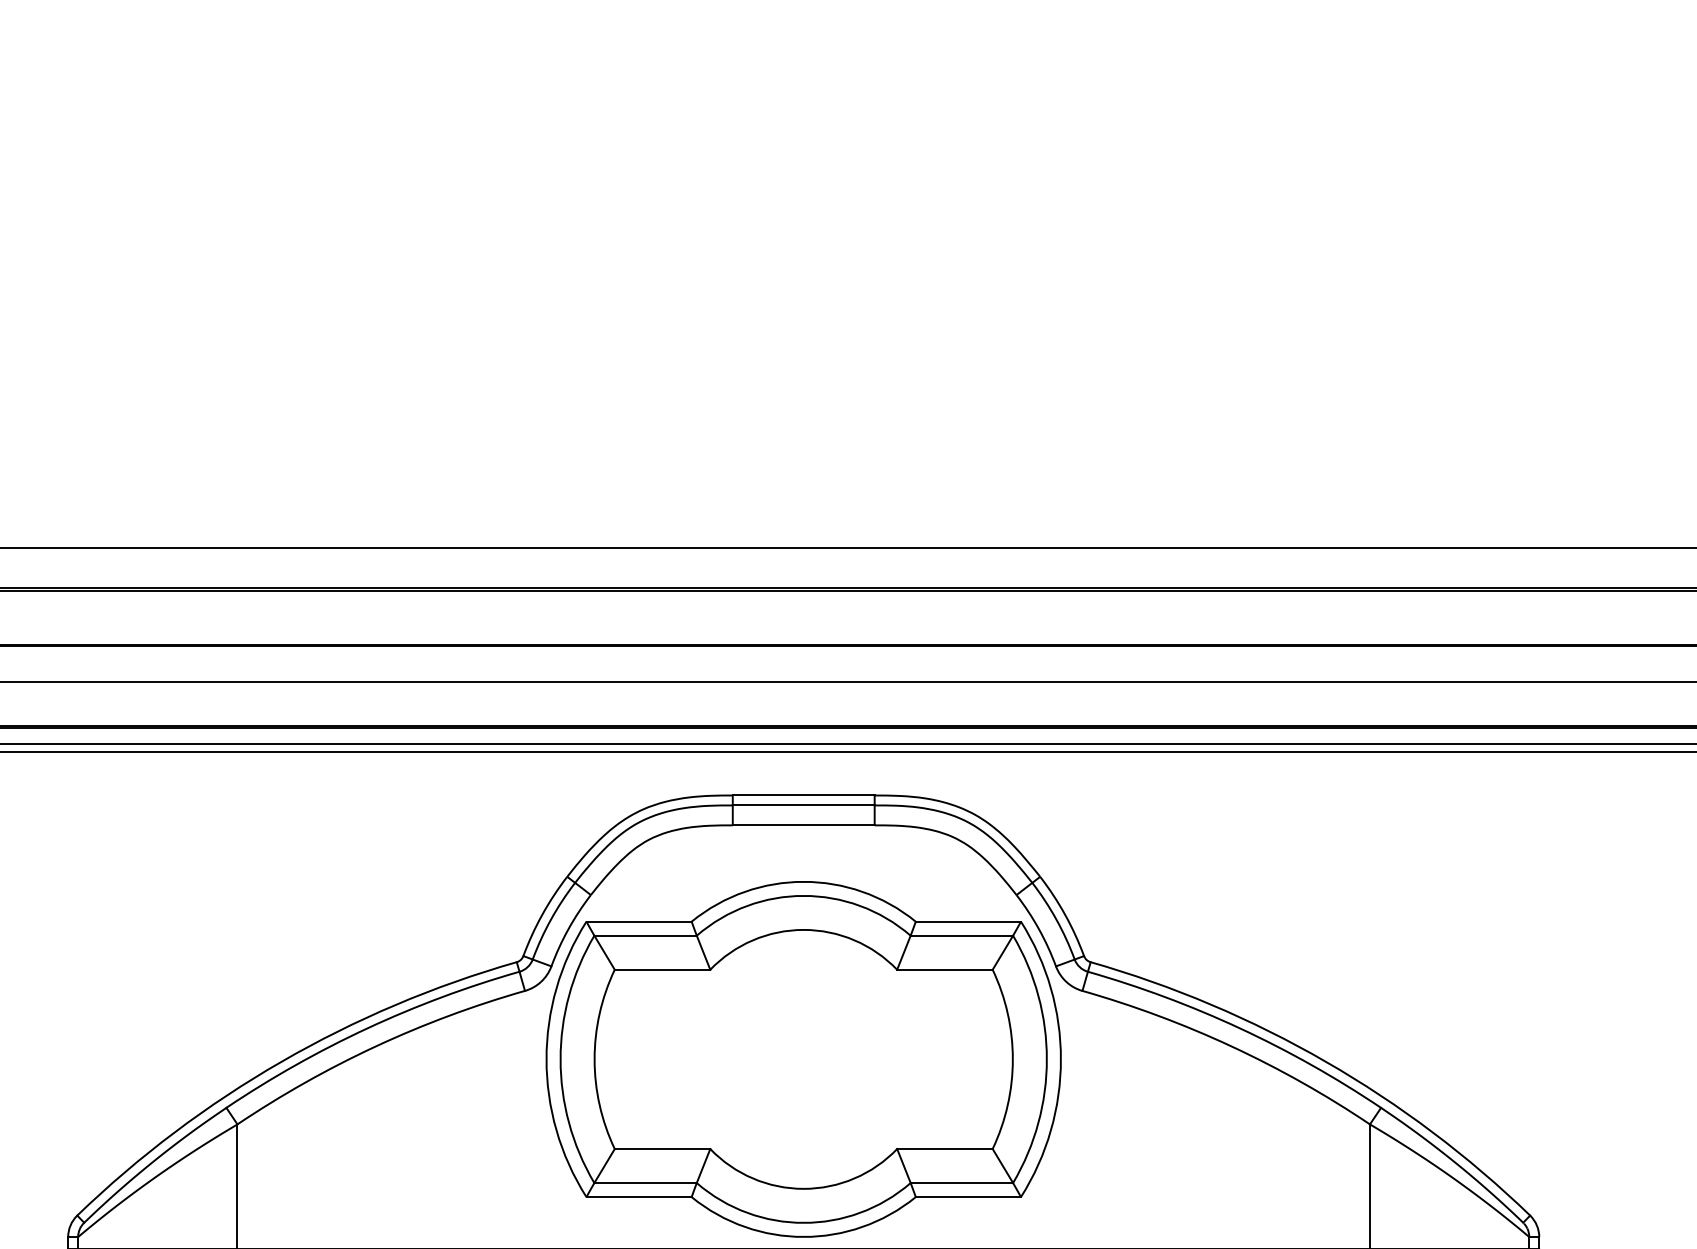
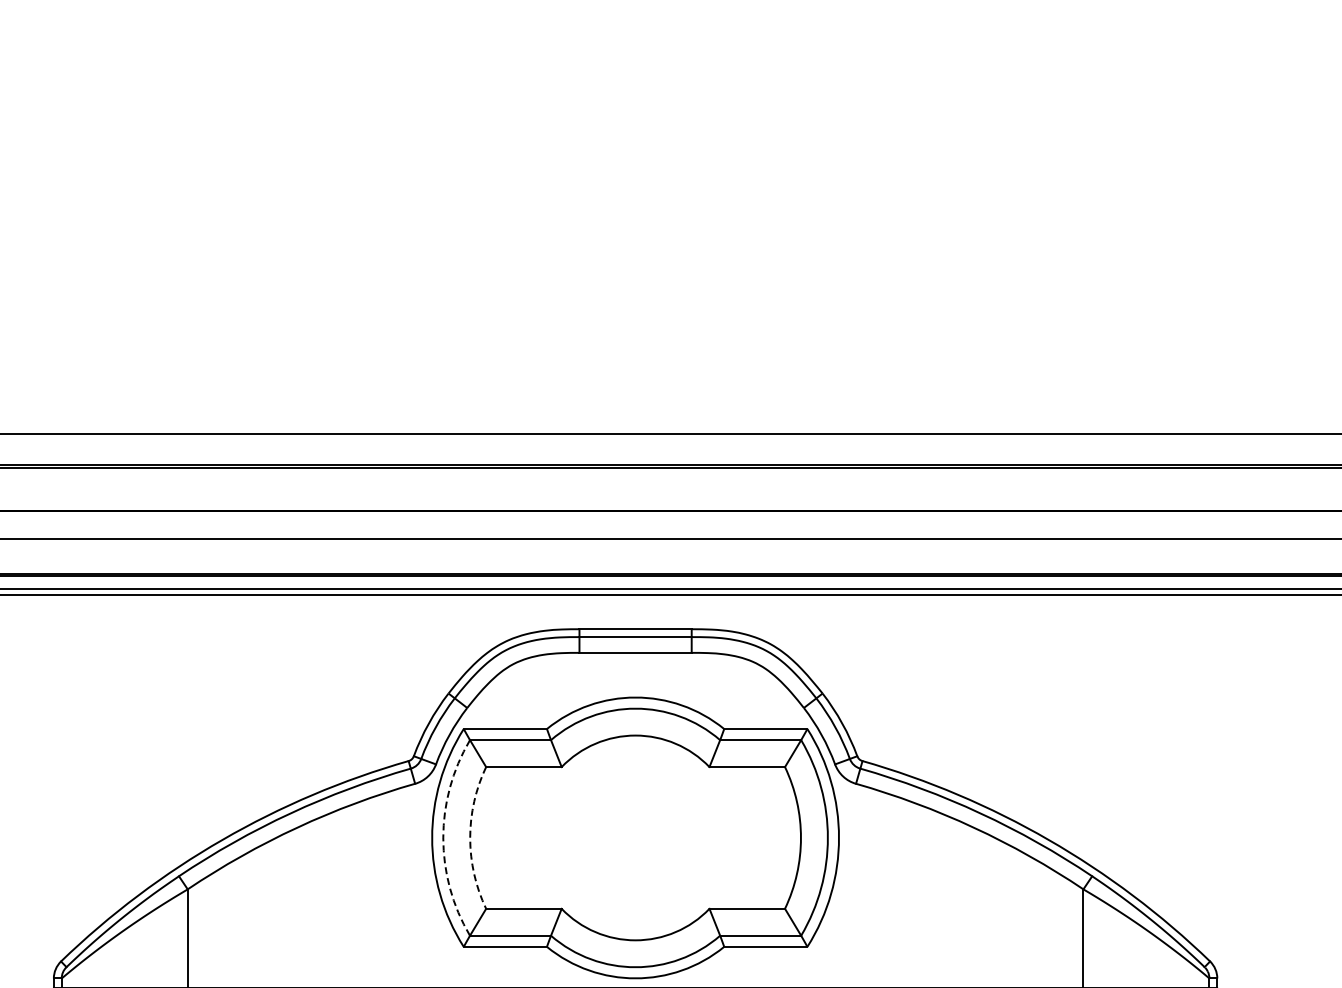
arc: (560, 1058) -> (443, 837), solid -> dashed
arc: (594, 1058) -> (470, 837), solid -> dashed

